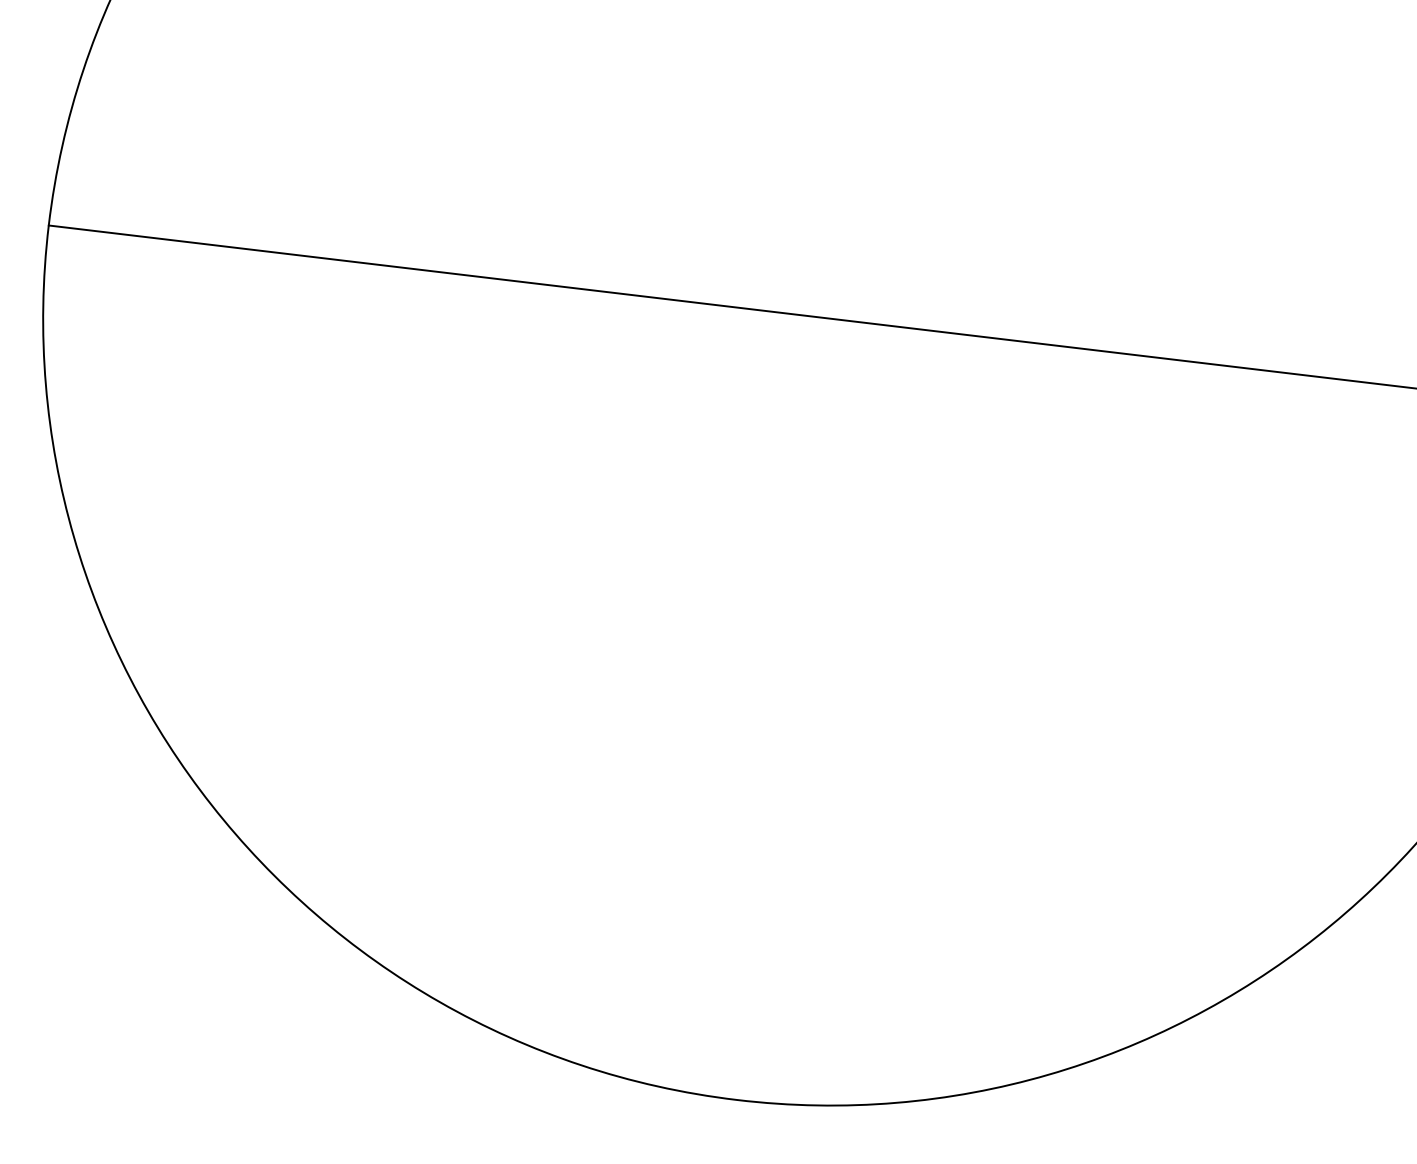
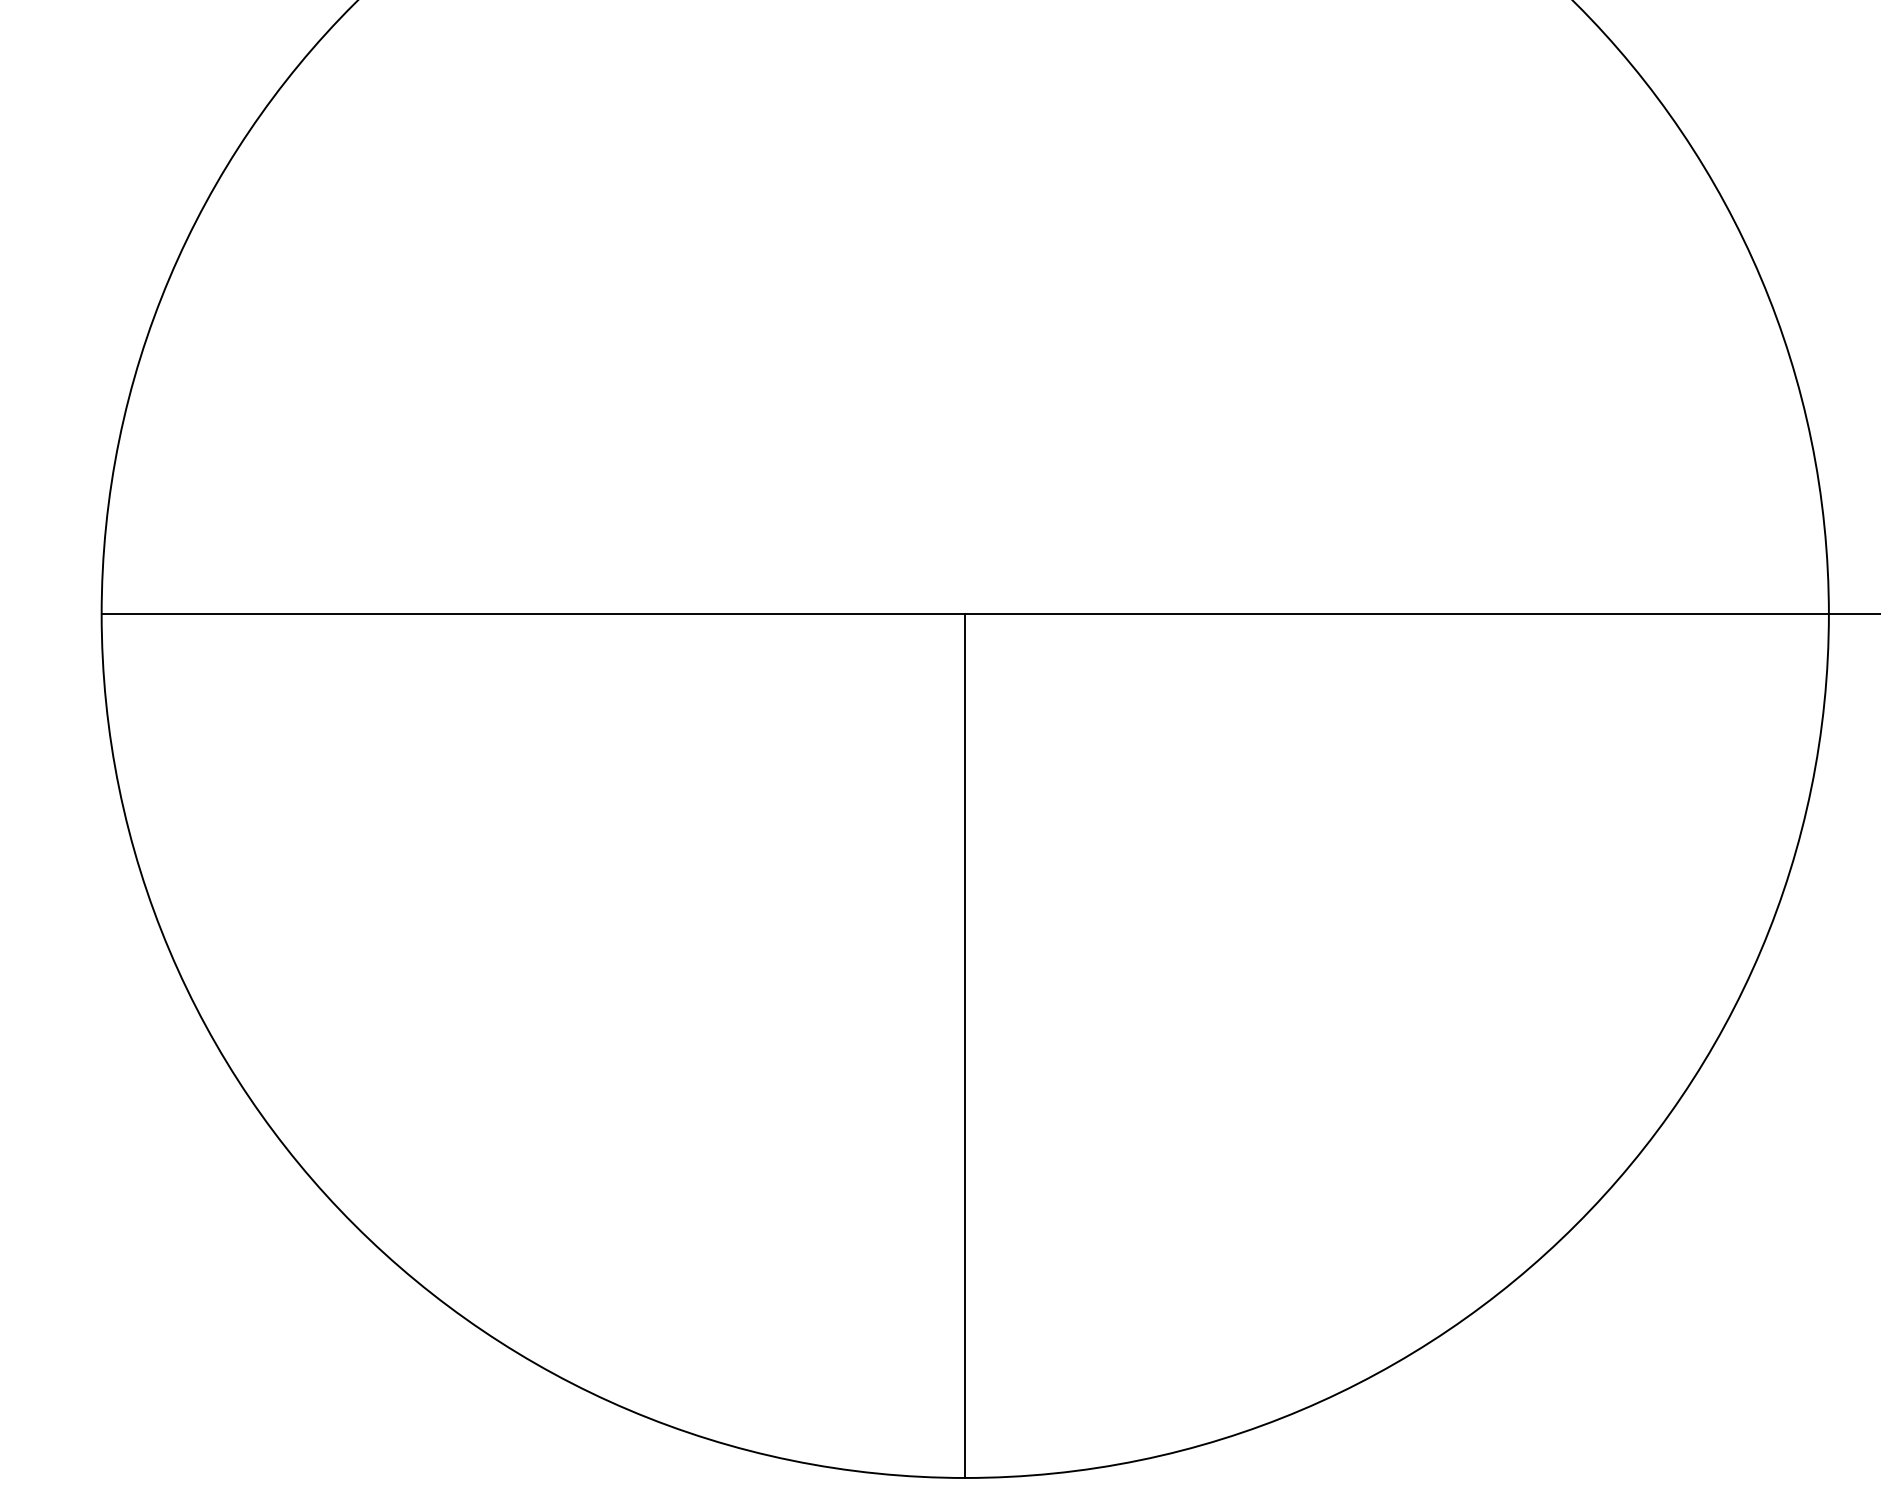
line: (783, 708) -> (965, 1045), added

